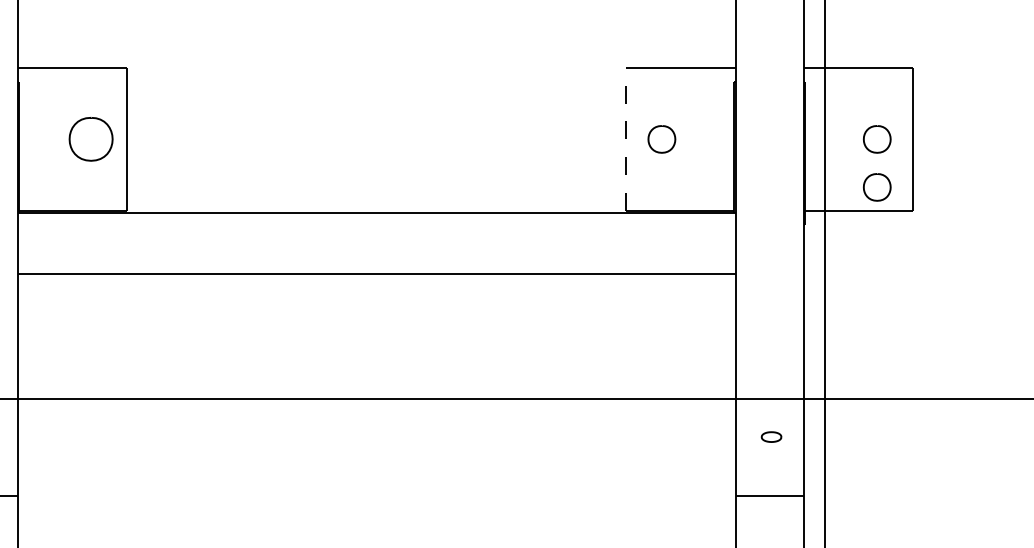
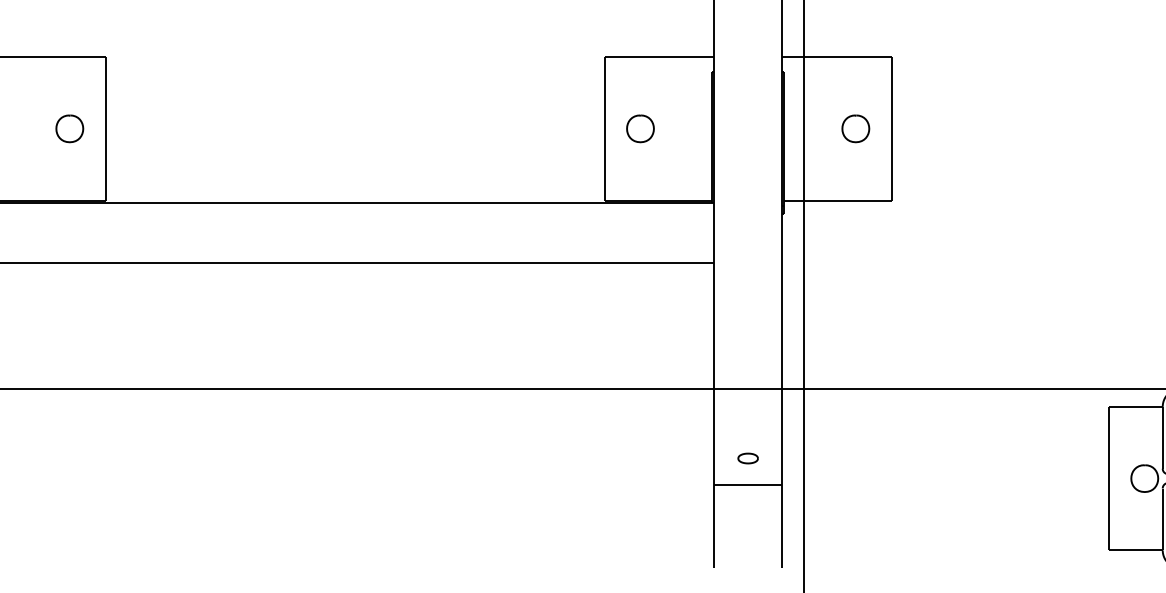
part: (90, 139) -> (69, 128), size x0.62
line: (625, 139) -> (604, 128), dashed -> solid
part: (876, 187) -> (855, 176), removed
part: (770, 437) -> (747, 458), moved

